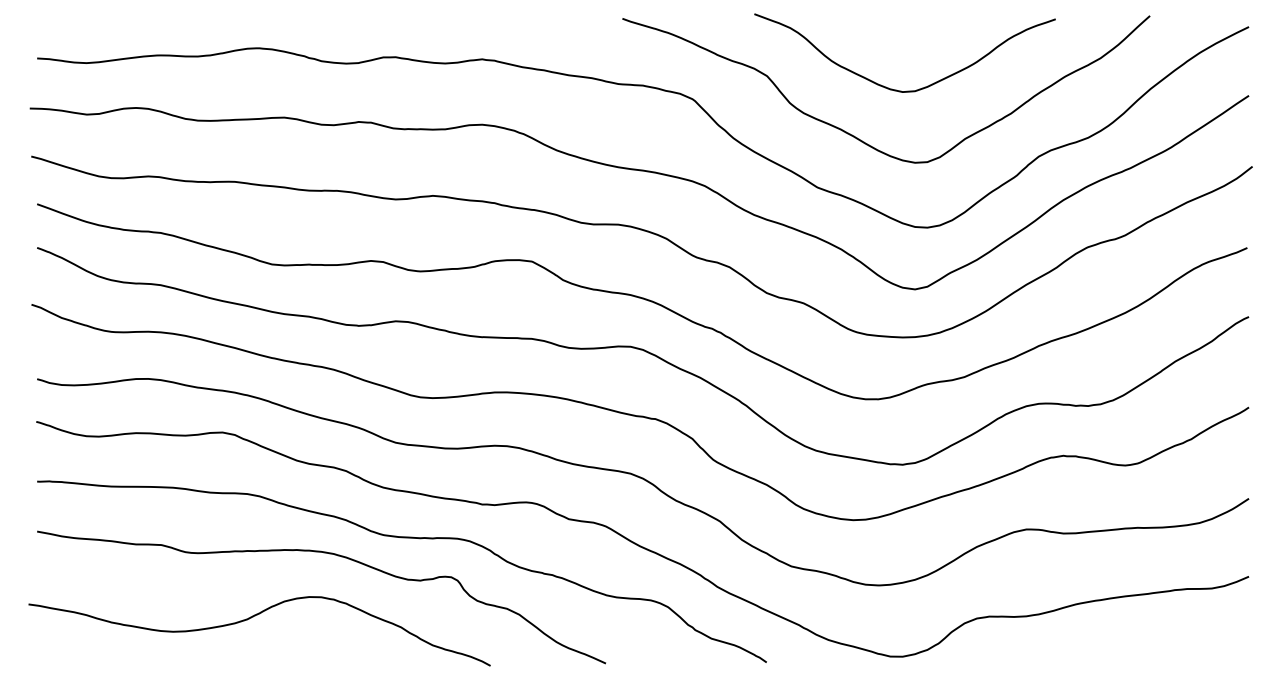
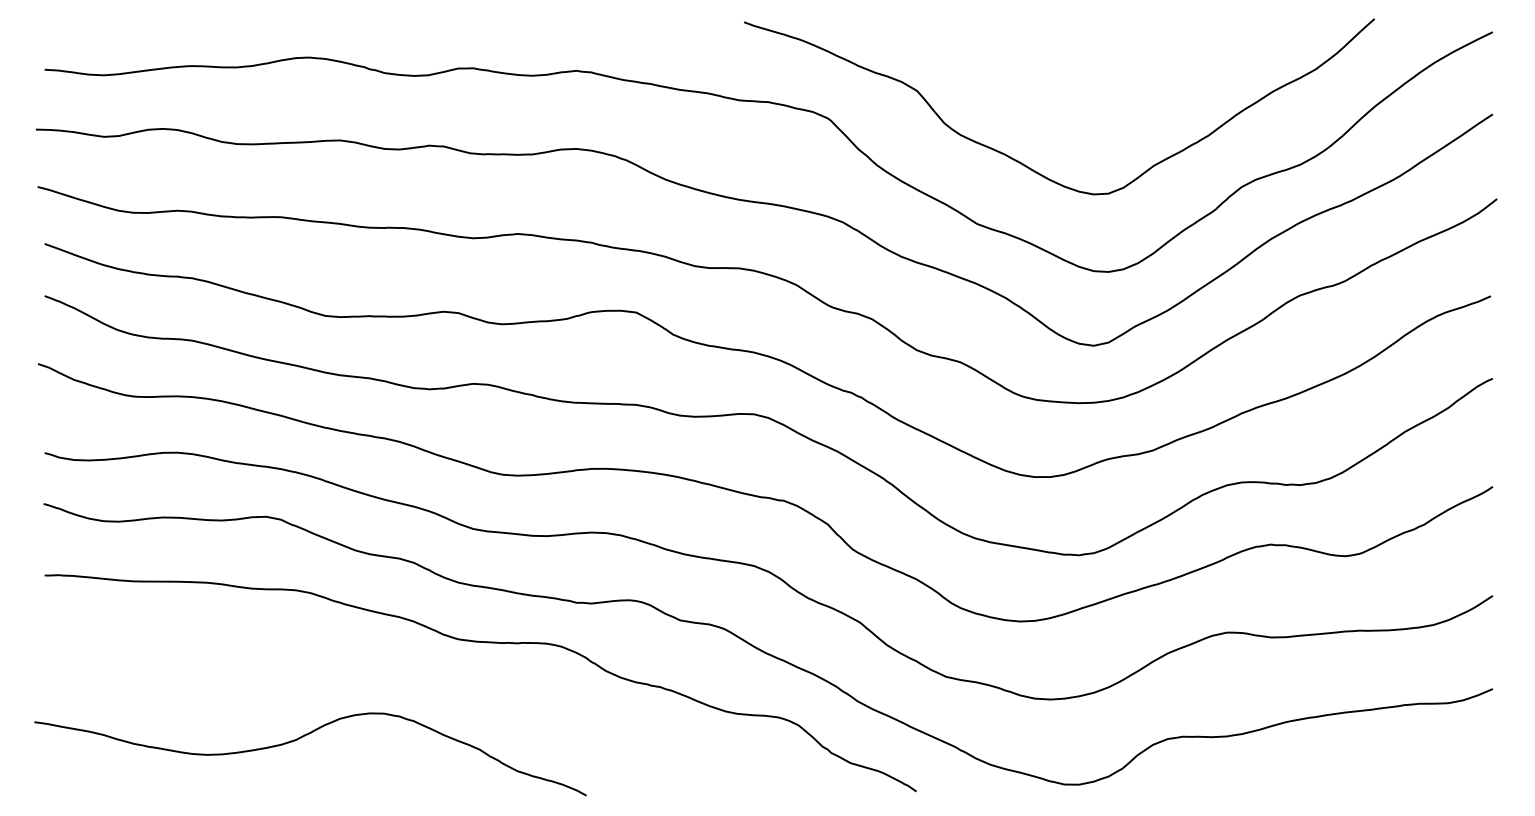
curve: (894, 89) -> (1069, 106), removed
curve: (330, 554) -> (395, 662), removed

